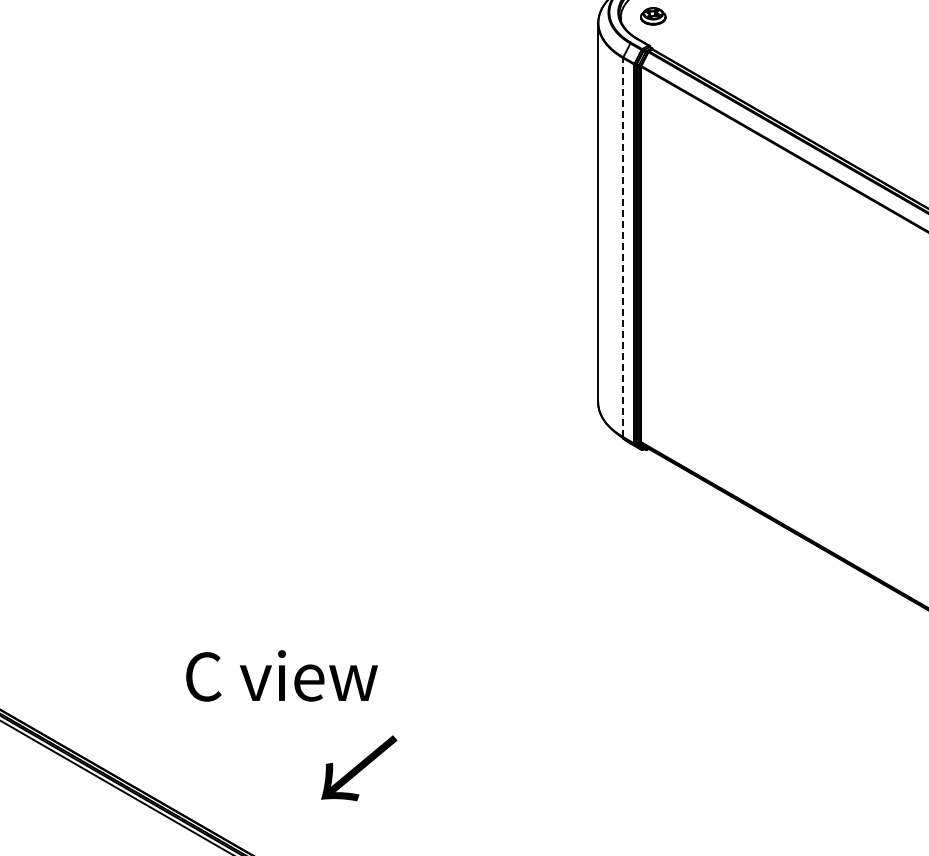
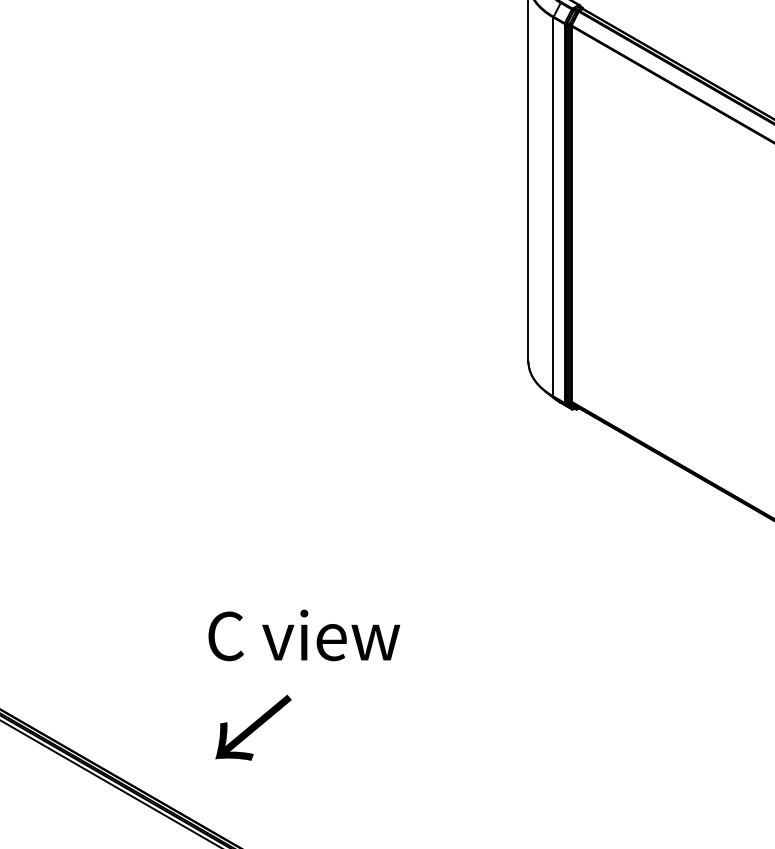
line: (623, 247) -> (553, 206), dashed -> solid
text: (281, 675) -> (303, 634), moved
text: (359, 768) -> (253, 727), moved

